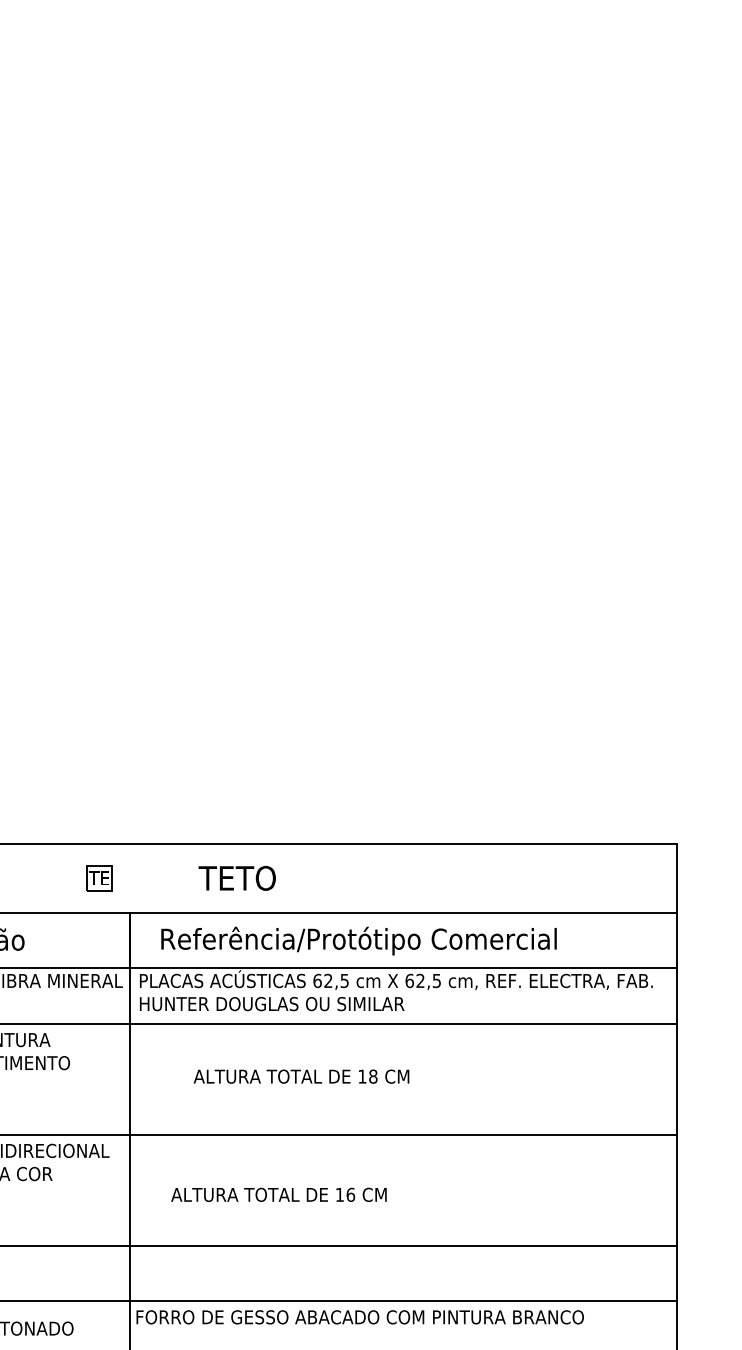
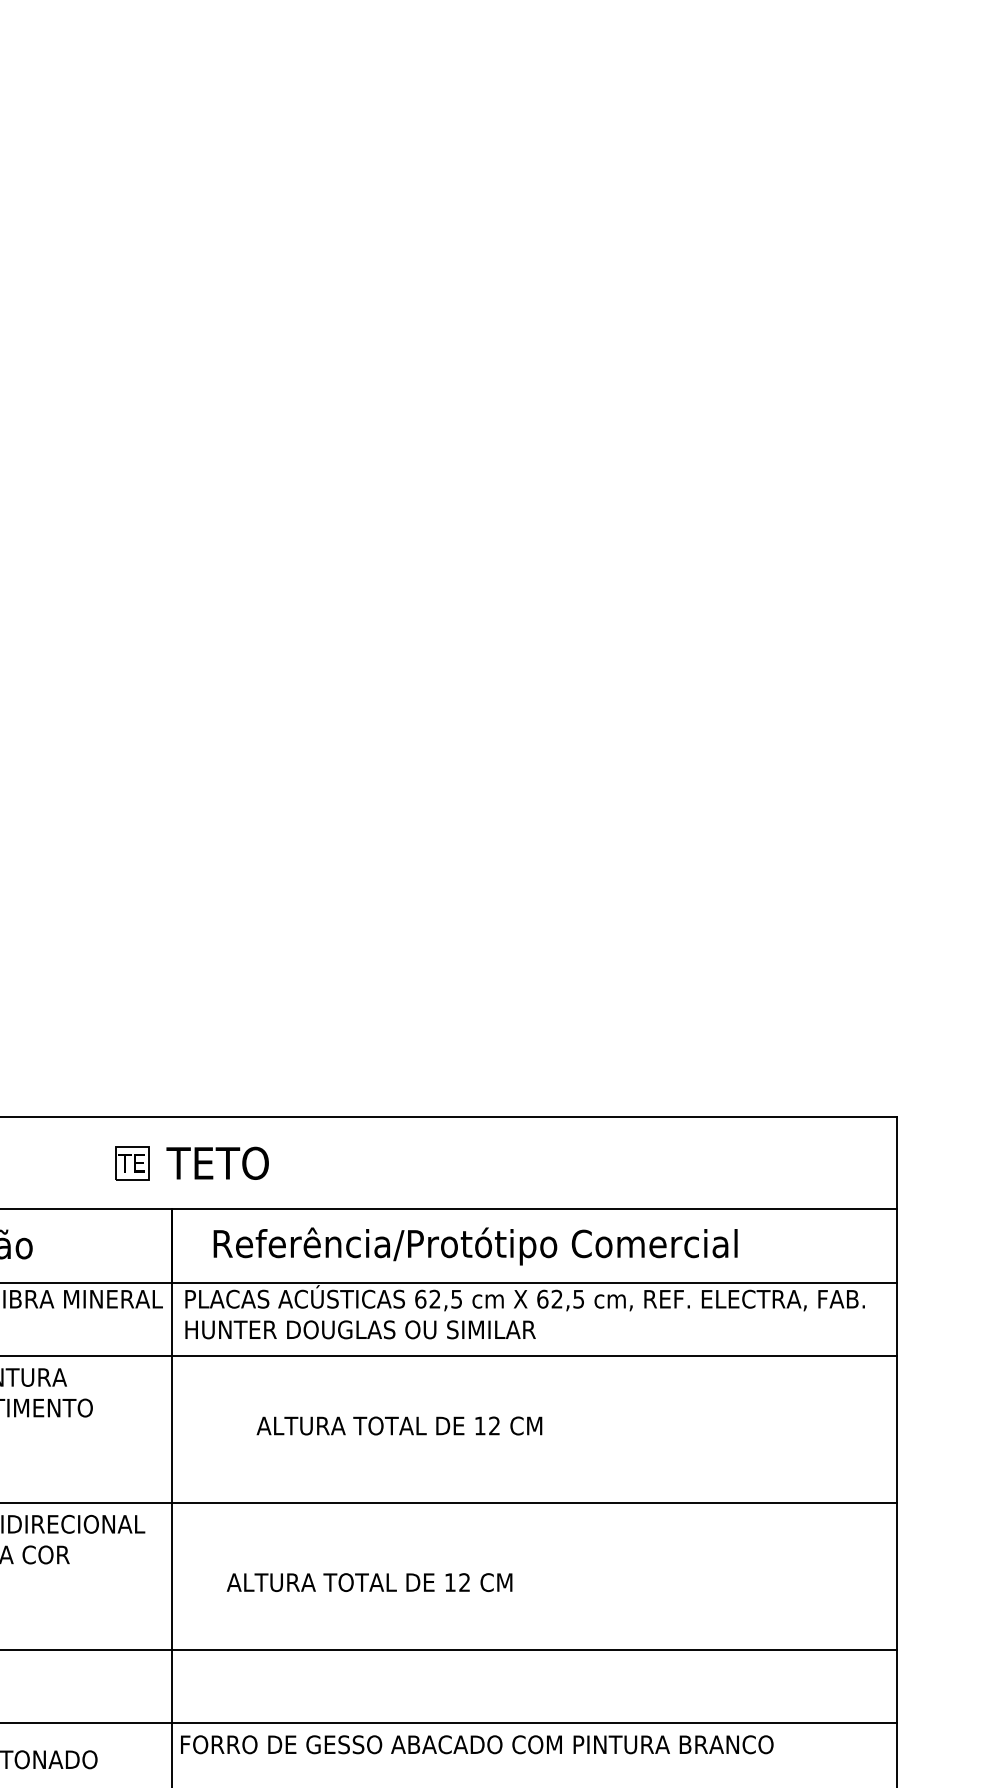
text: (236, 877) -> (216, 1162), moved
text: (373, 1076) -> (494, 1425), 18 -> 12
text: (350, 1194) -> (464, 1582), 16 -> 12

